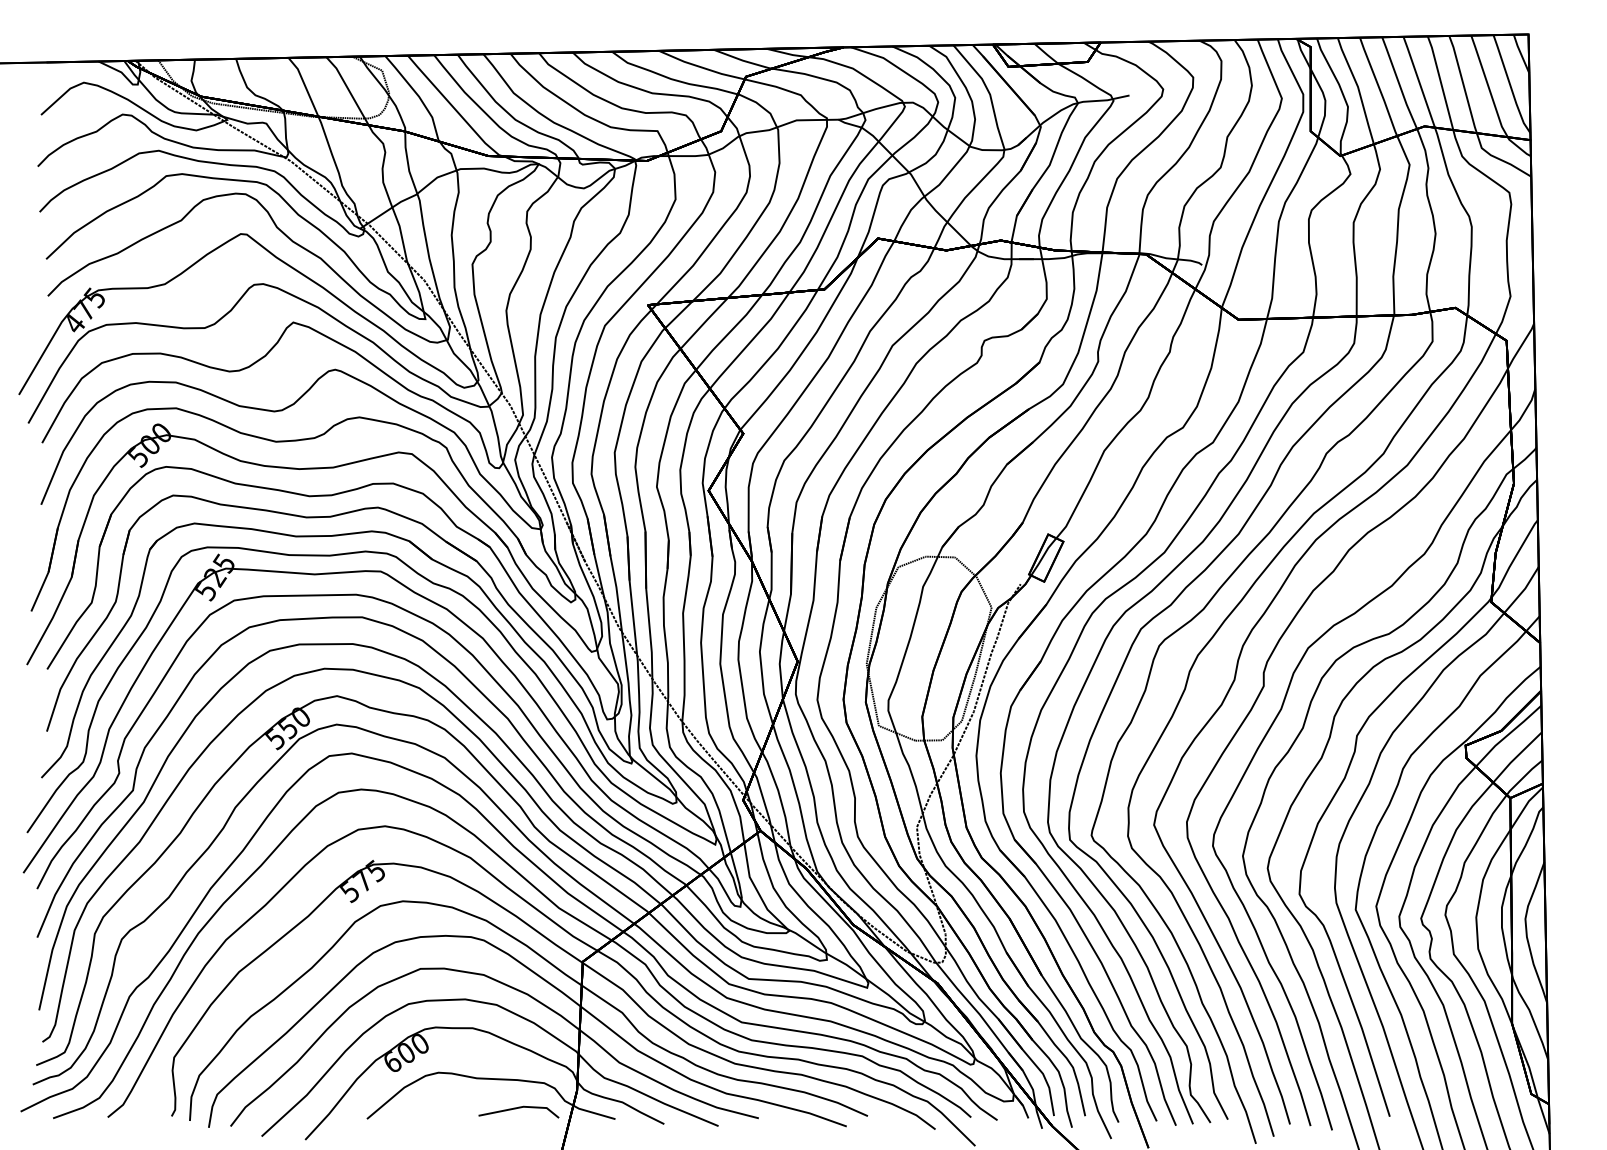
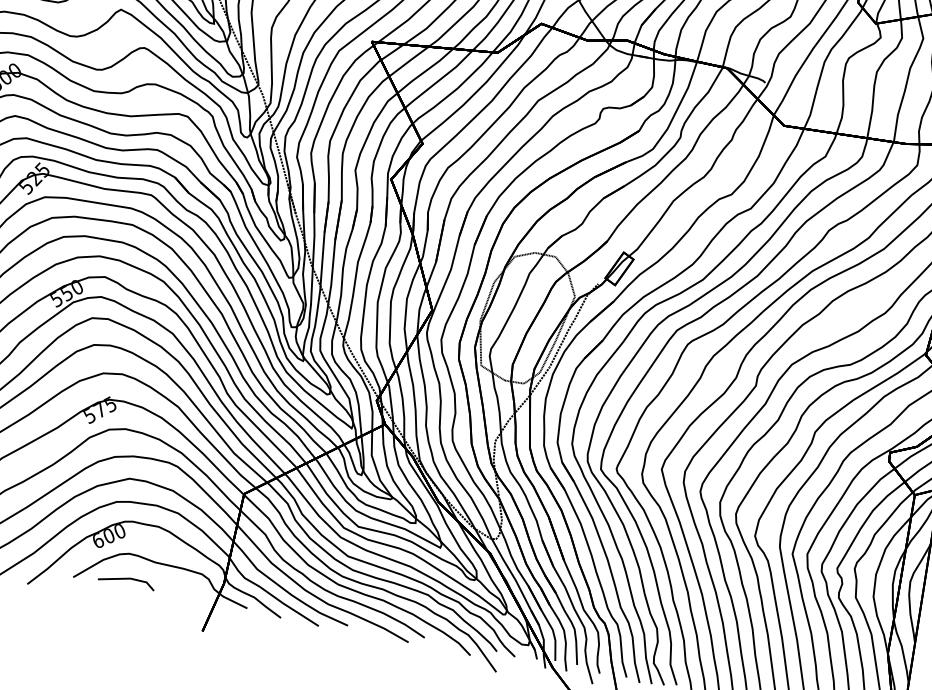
part: (518, 1111) -> (126, 581), moved

